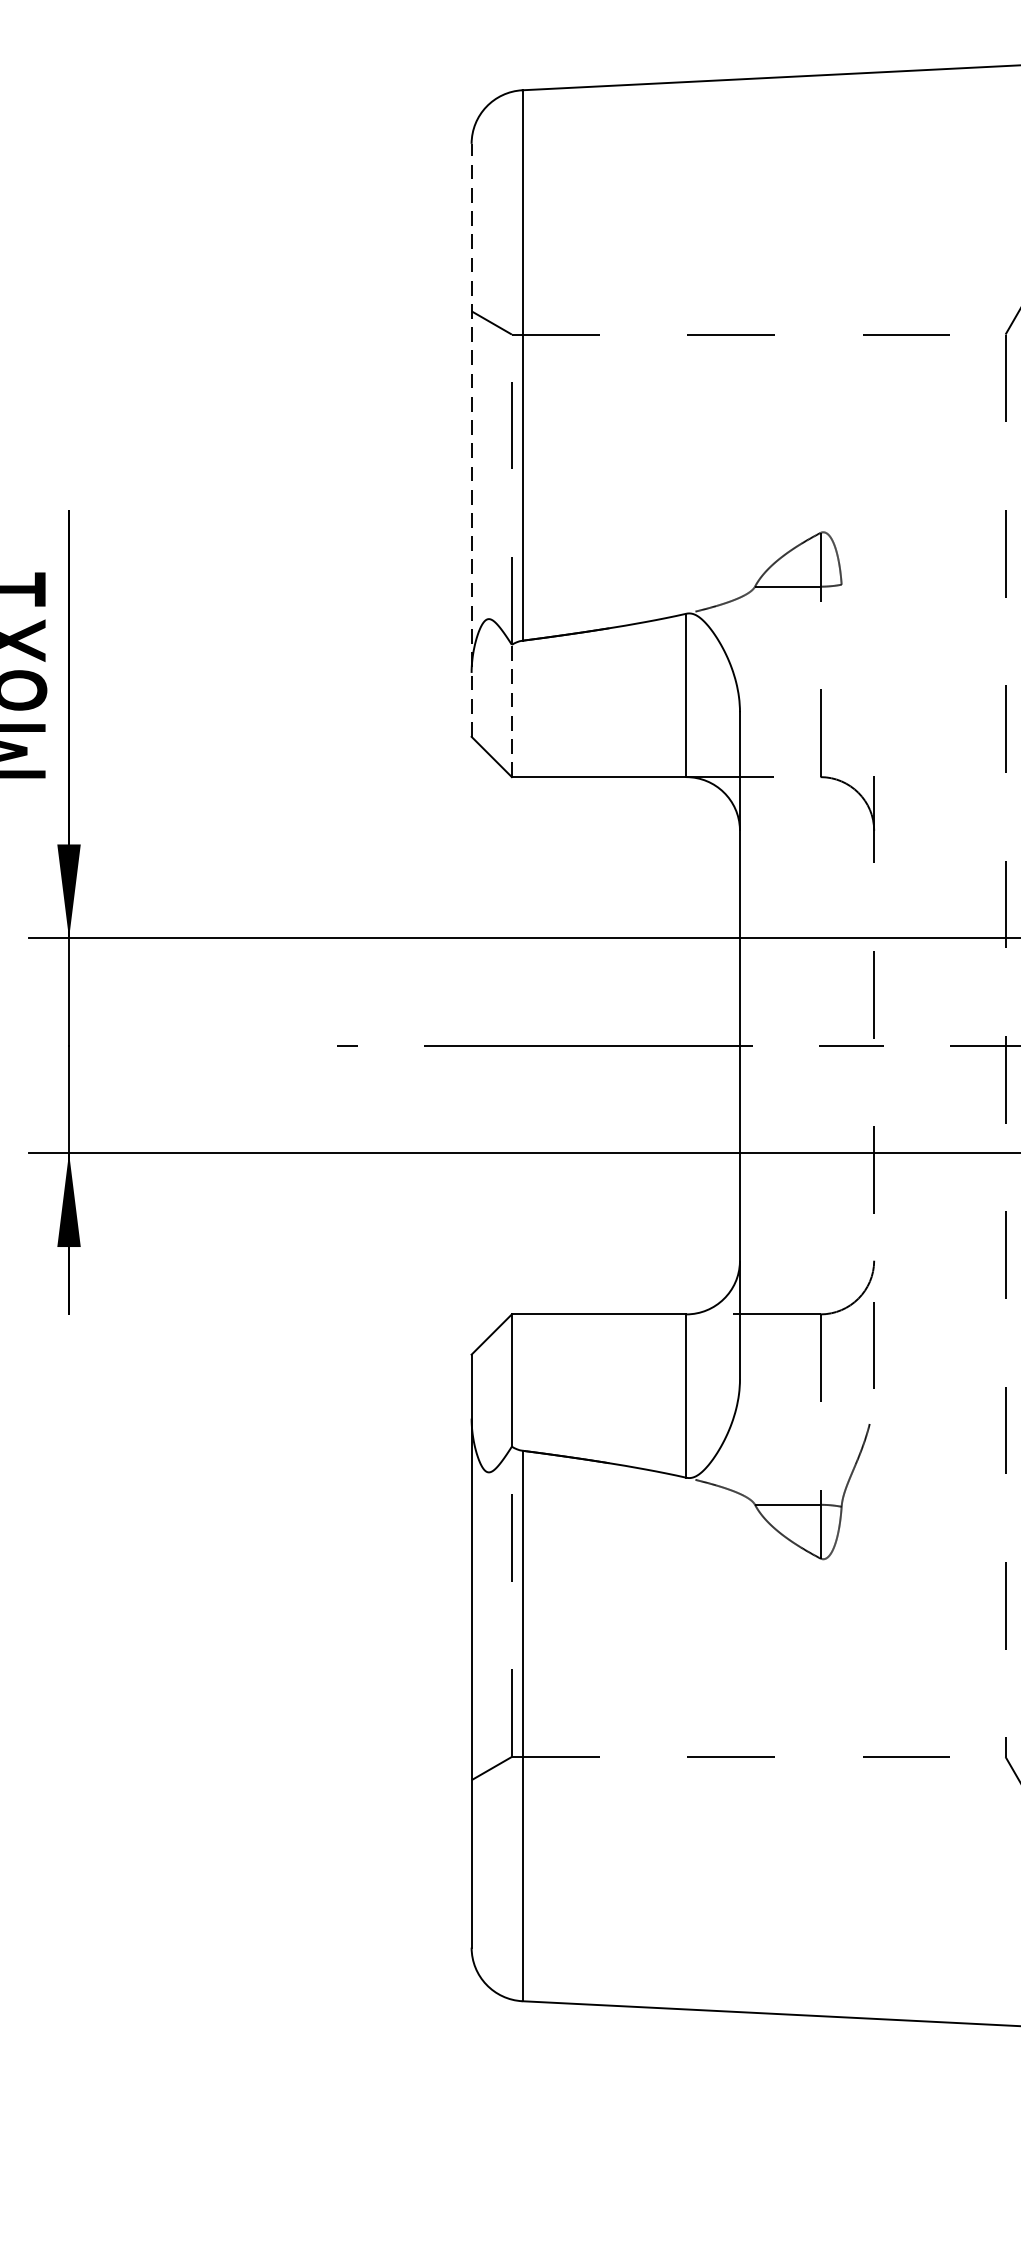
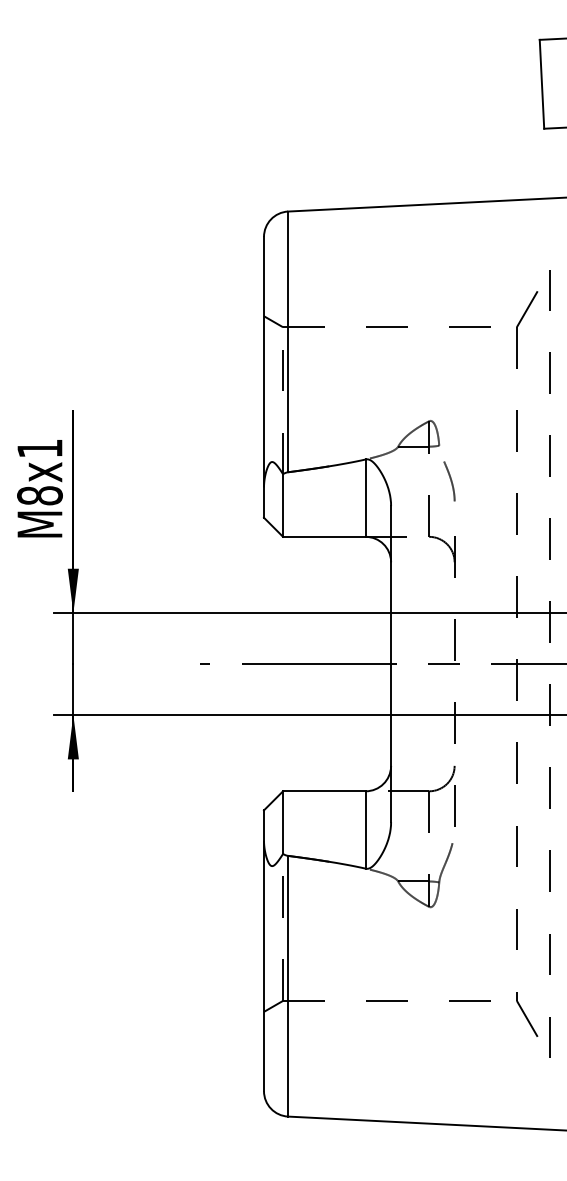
line: (472, 438) -> (264, 376), dashed -> solid
curve: (865, 660) -> (450, 481), added
line: (512, 710) -> (283, 505), dashed -> solid

